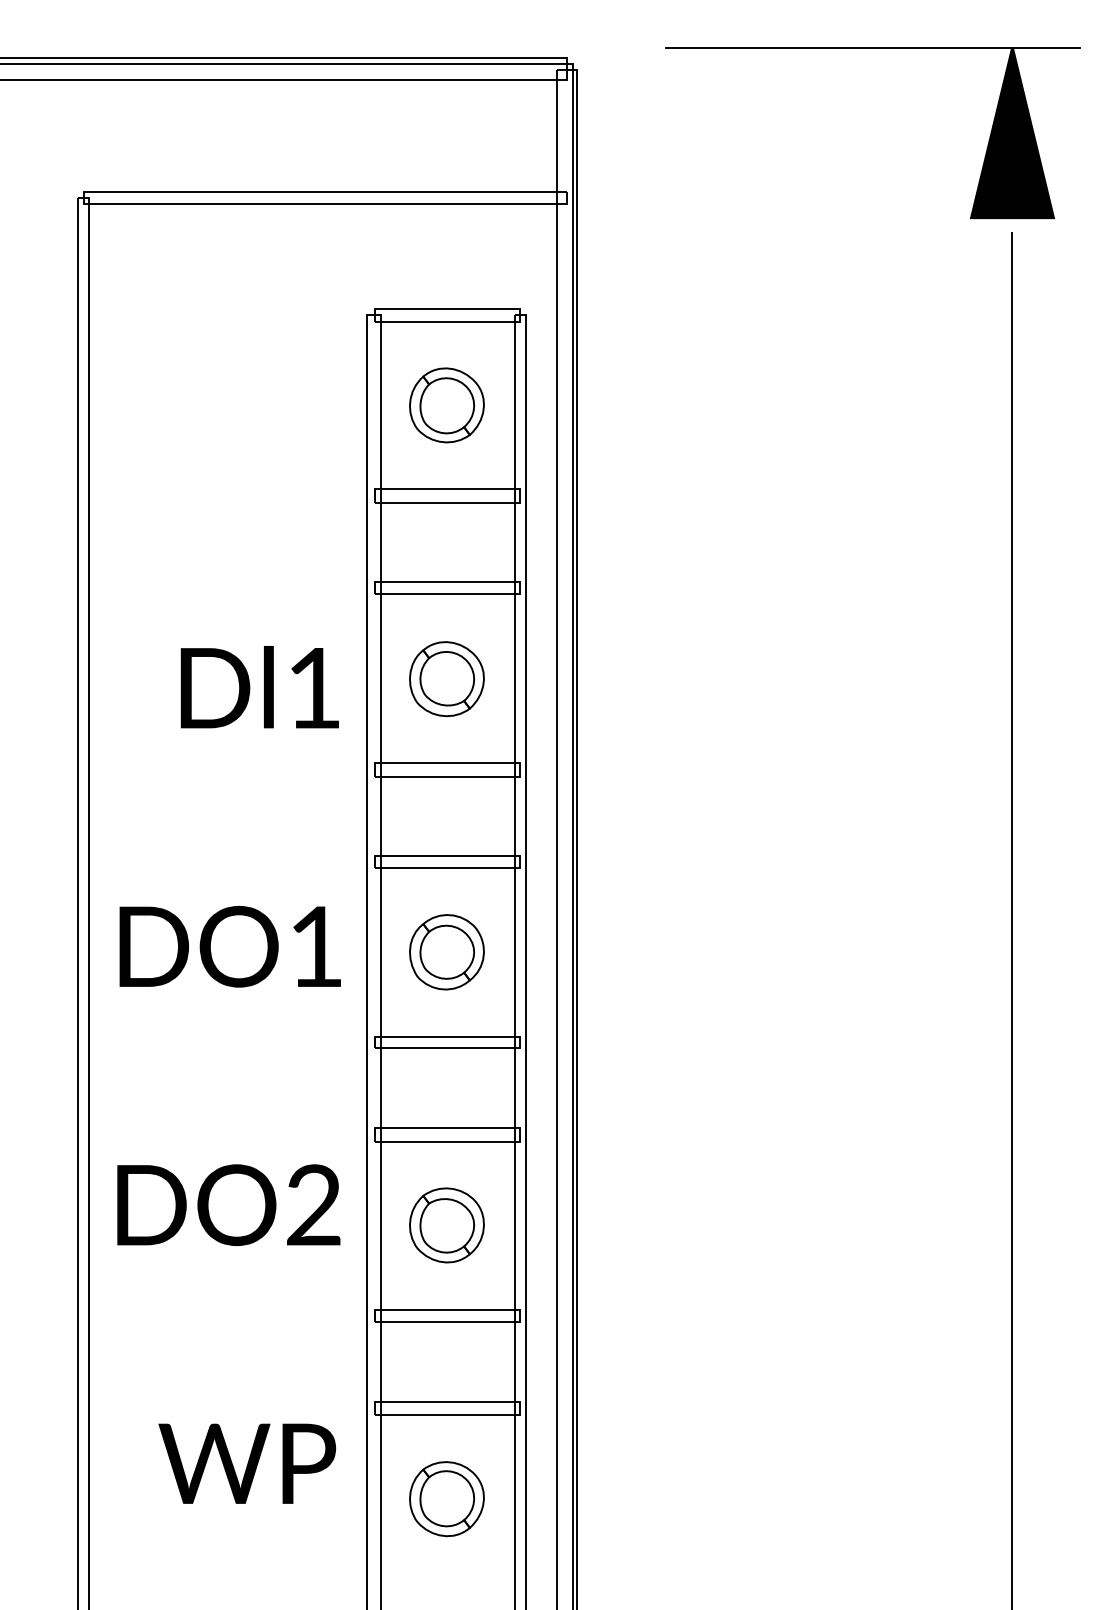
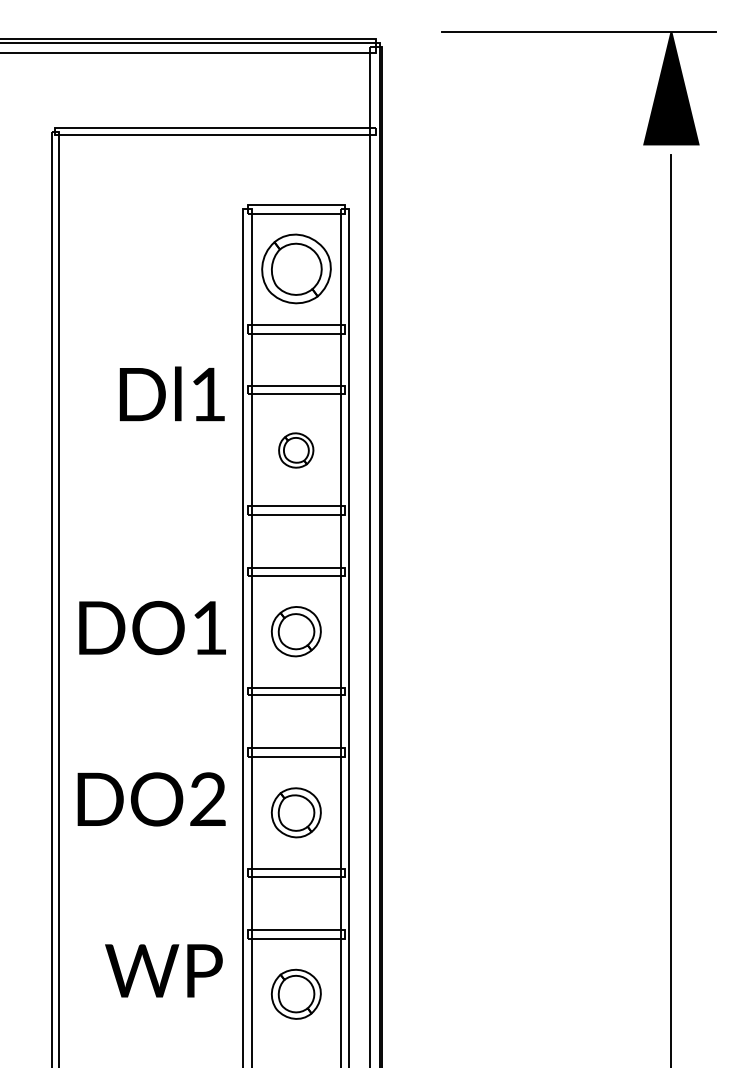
part: (445, 404) -> (295, 268), size x1.4
part: (445, 679) -> (295, 450), size x0.7
text: (258, 686) -> (171, 393), moved

